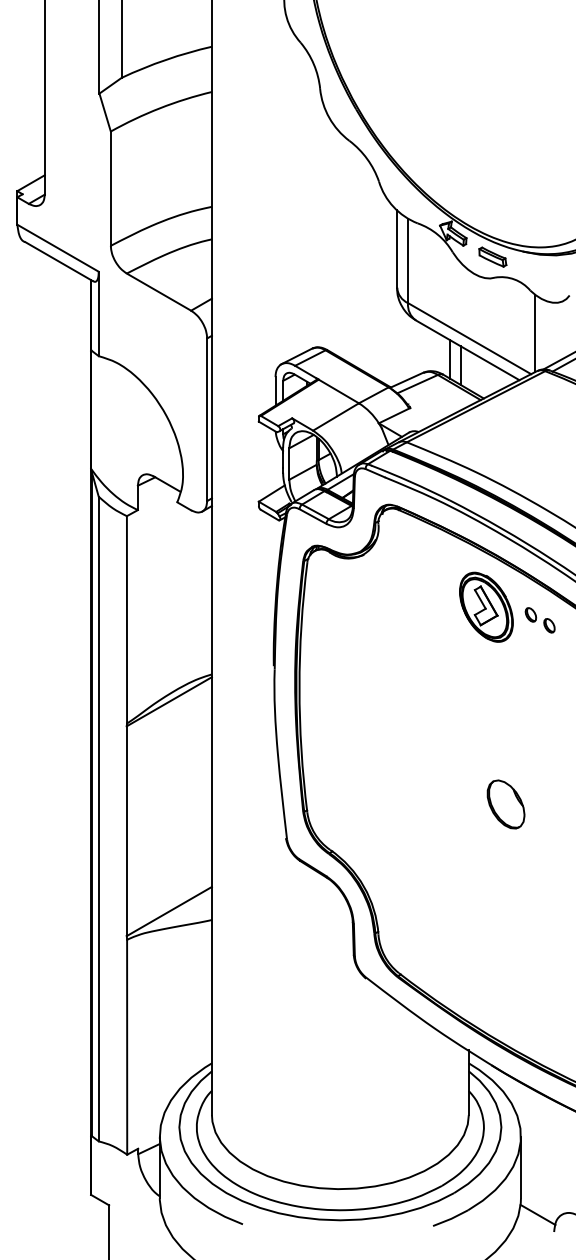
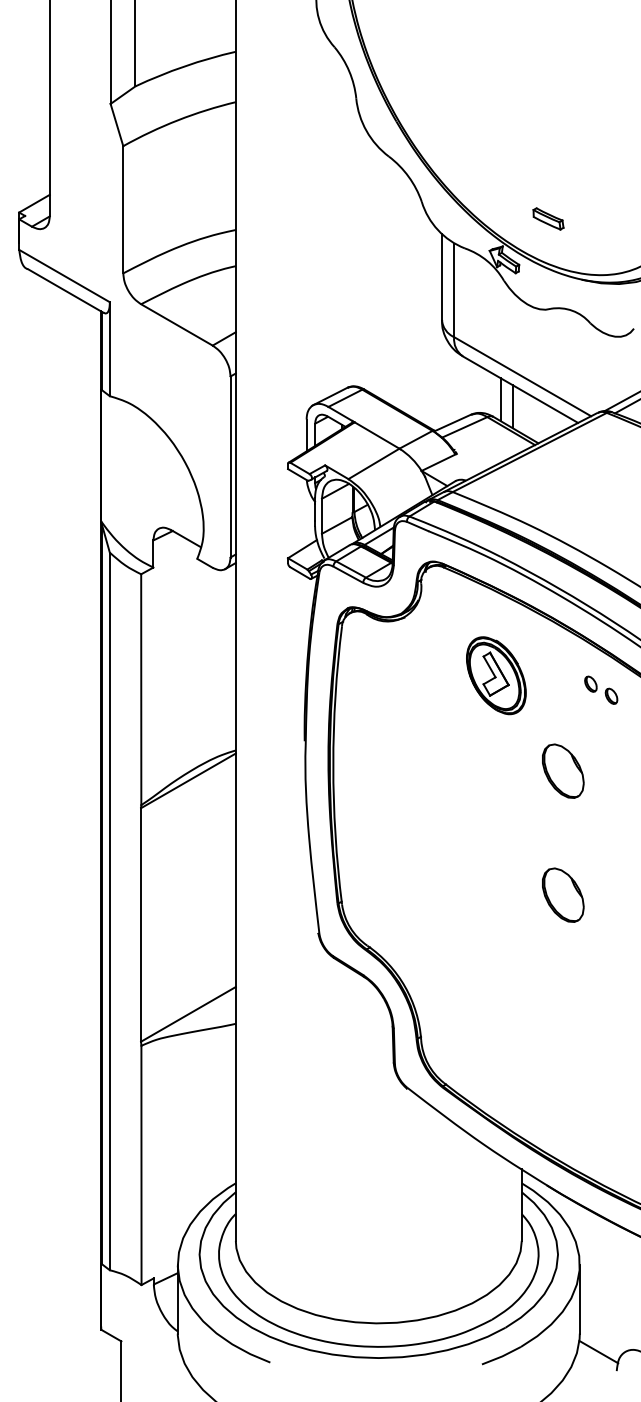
part: (492, 256) -> (548, 218), moved
line: (535, 333) -> (595, 370), removed
part: (486, 607) -> (496, 675), moved
part: (506, 692) -> (563, 770), added

